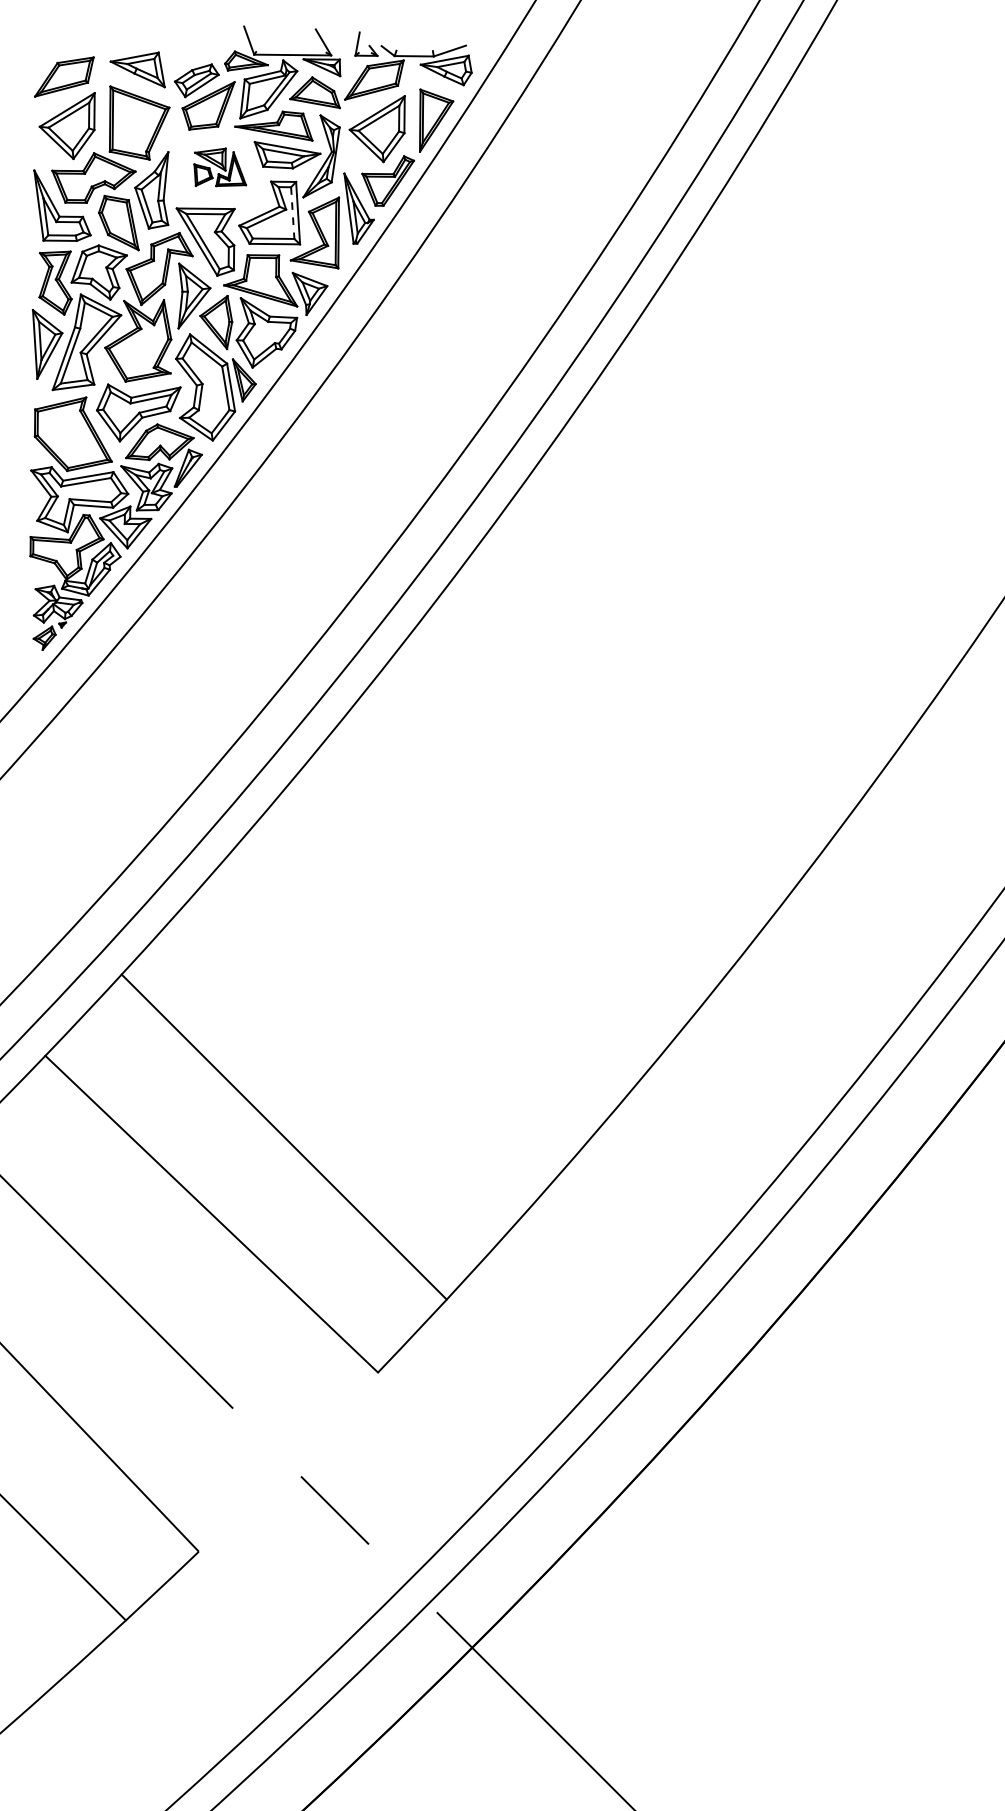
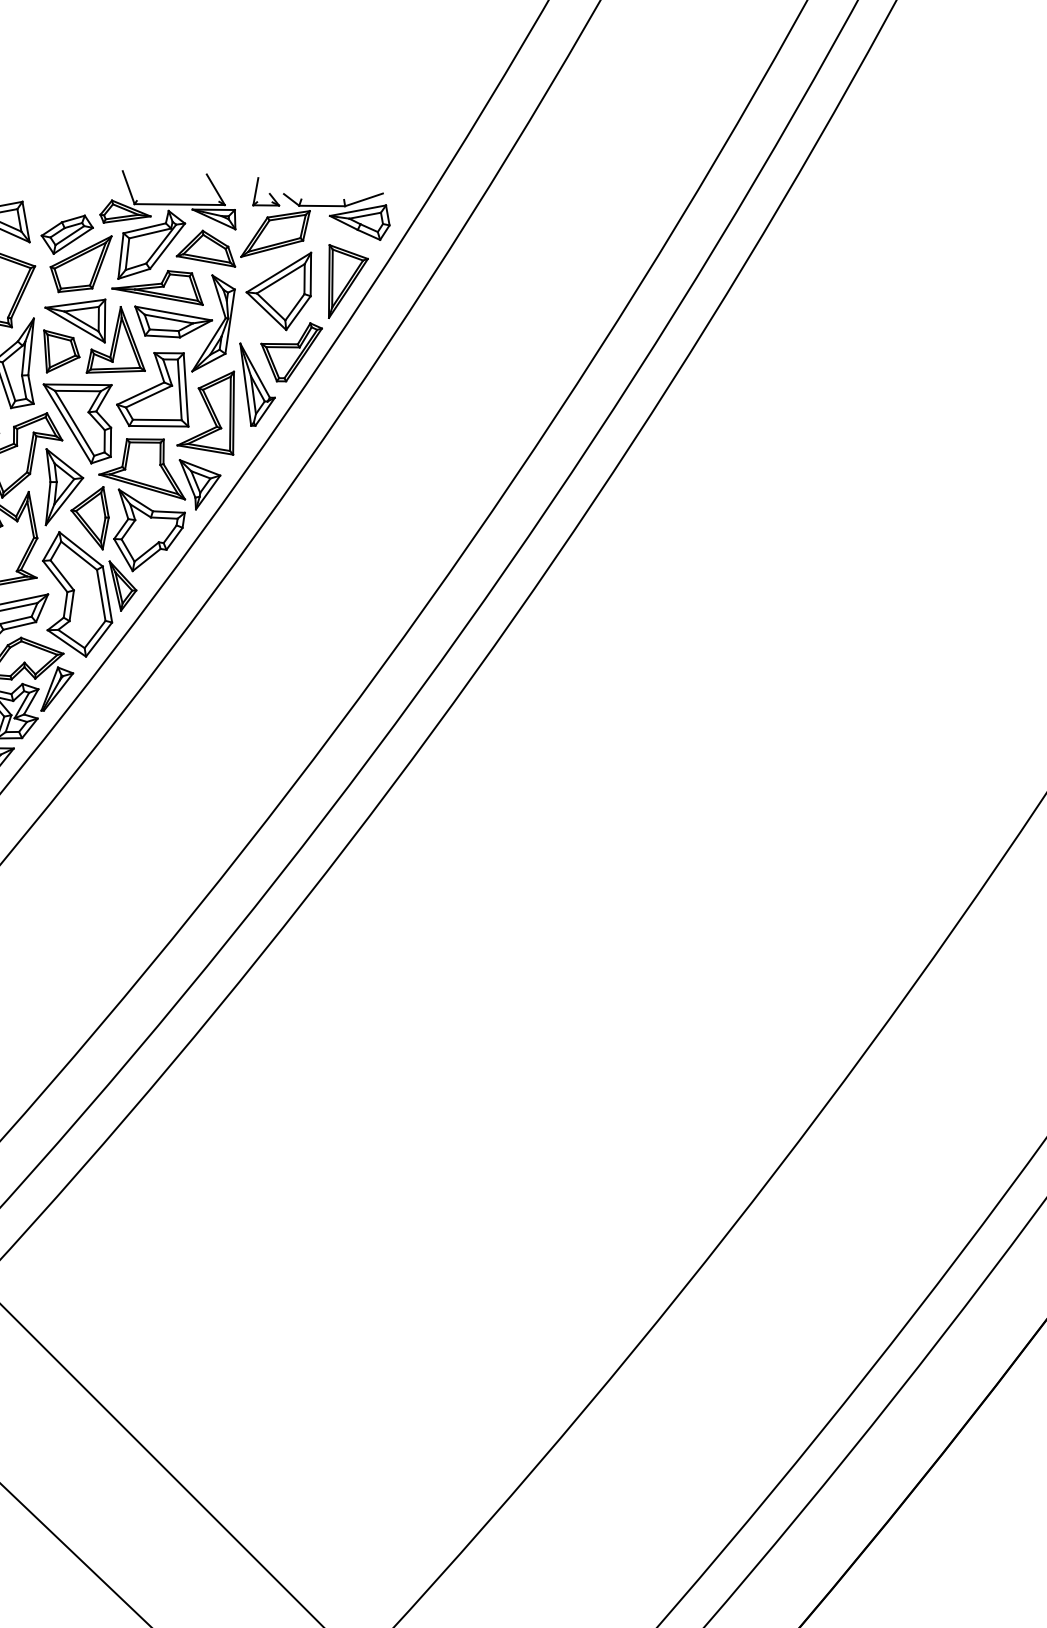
part: (220, 167) -> (95, 336), size x1.67
line: (292, 213) -> (179, 390), dashed -> solid

